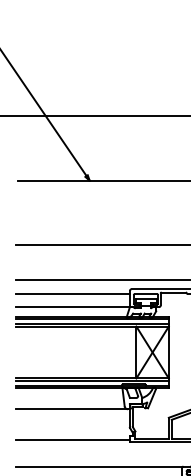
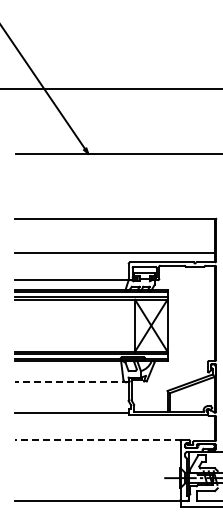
line: (72, 294) -> (71, 267), removed
line: (72, 409) -> (71, 382), solid -> dashed
line: (99, 466) -> (98, 439), solid -> dashed

